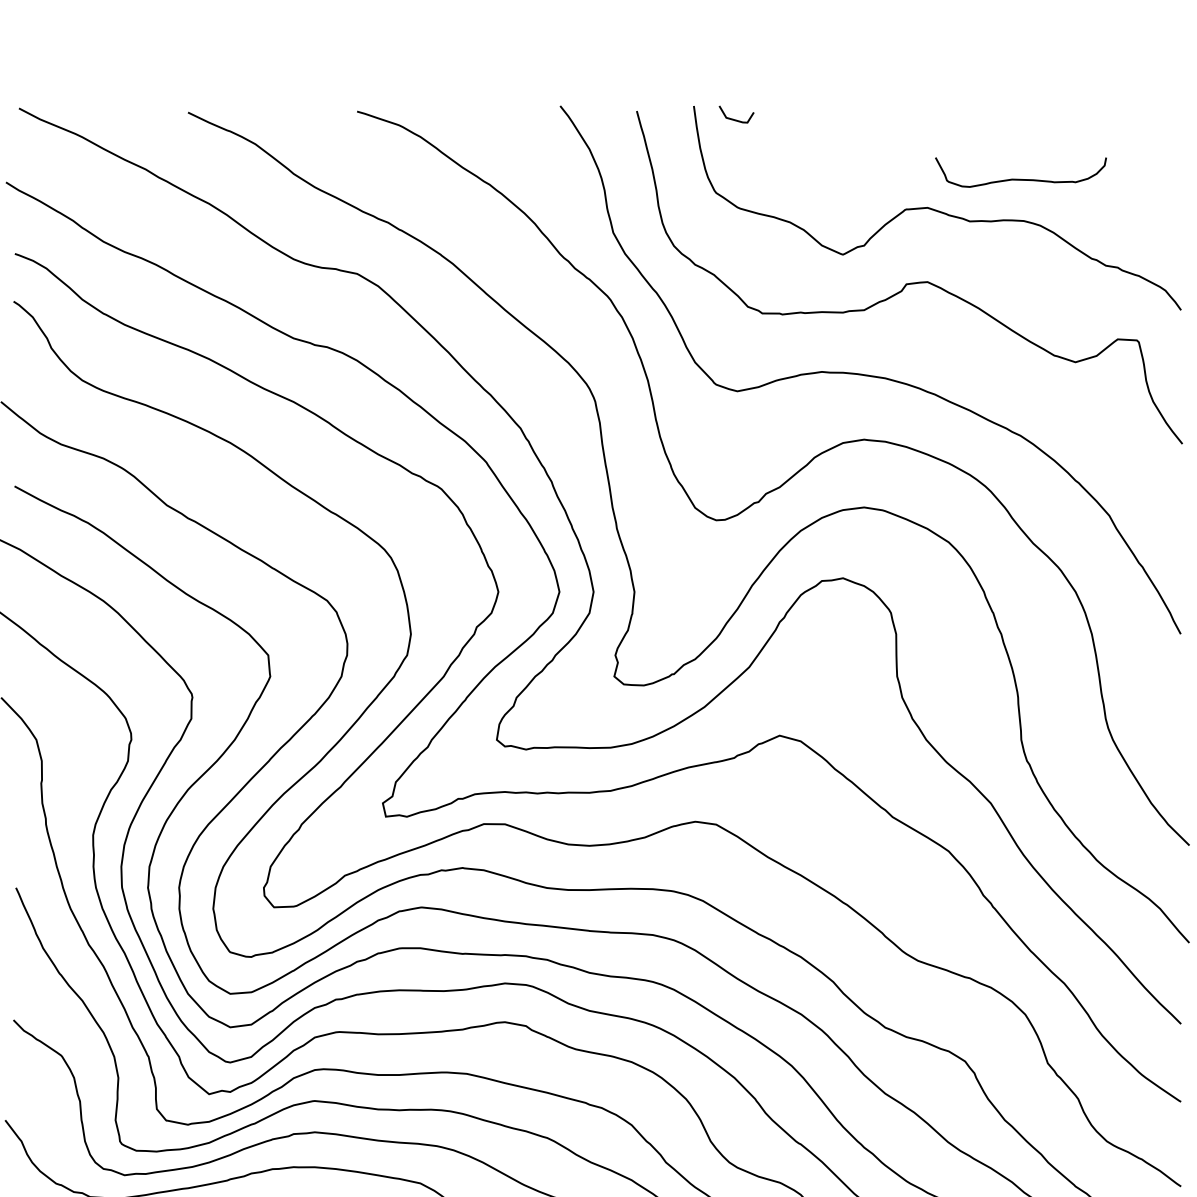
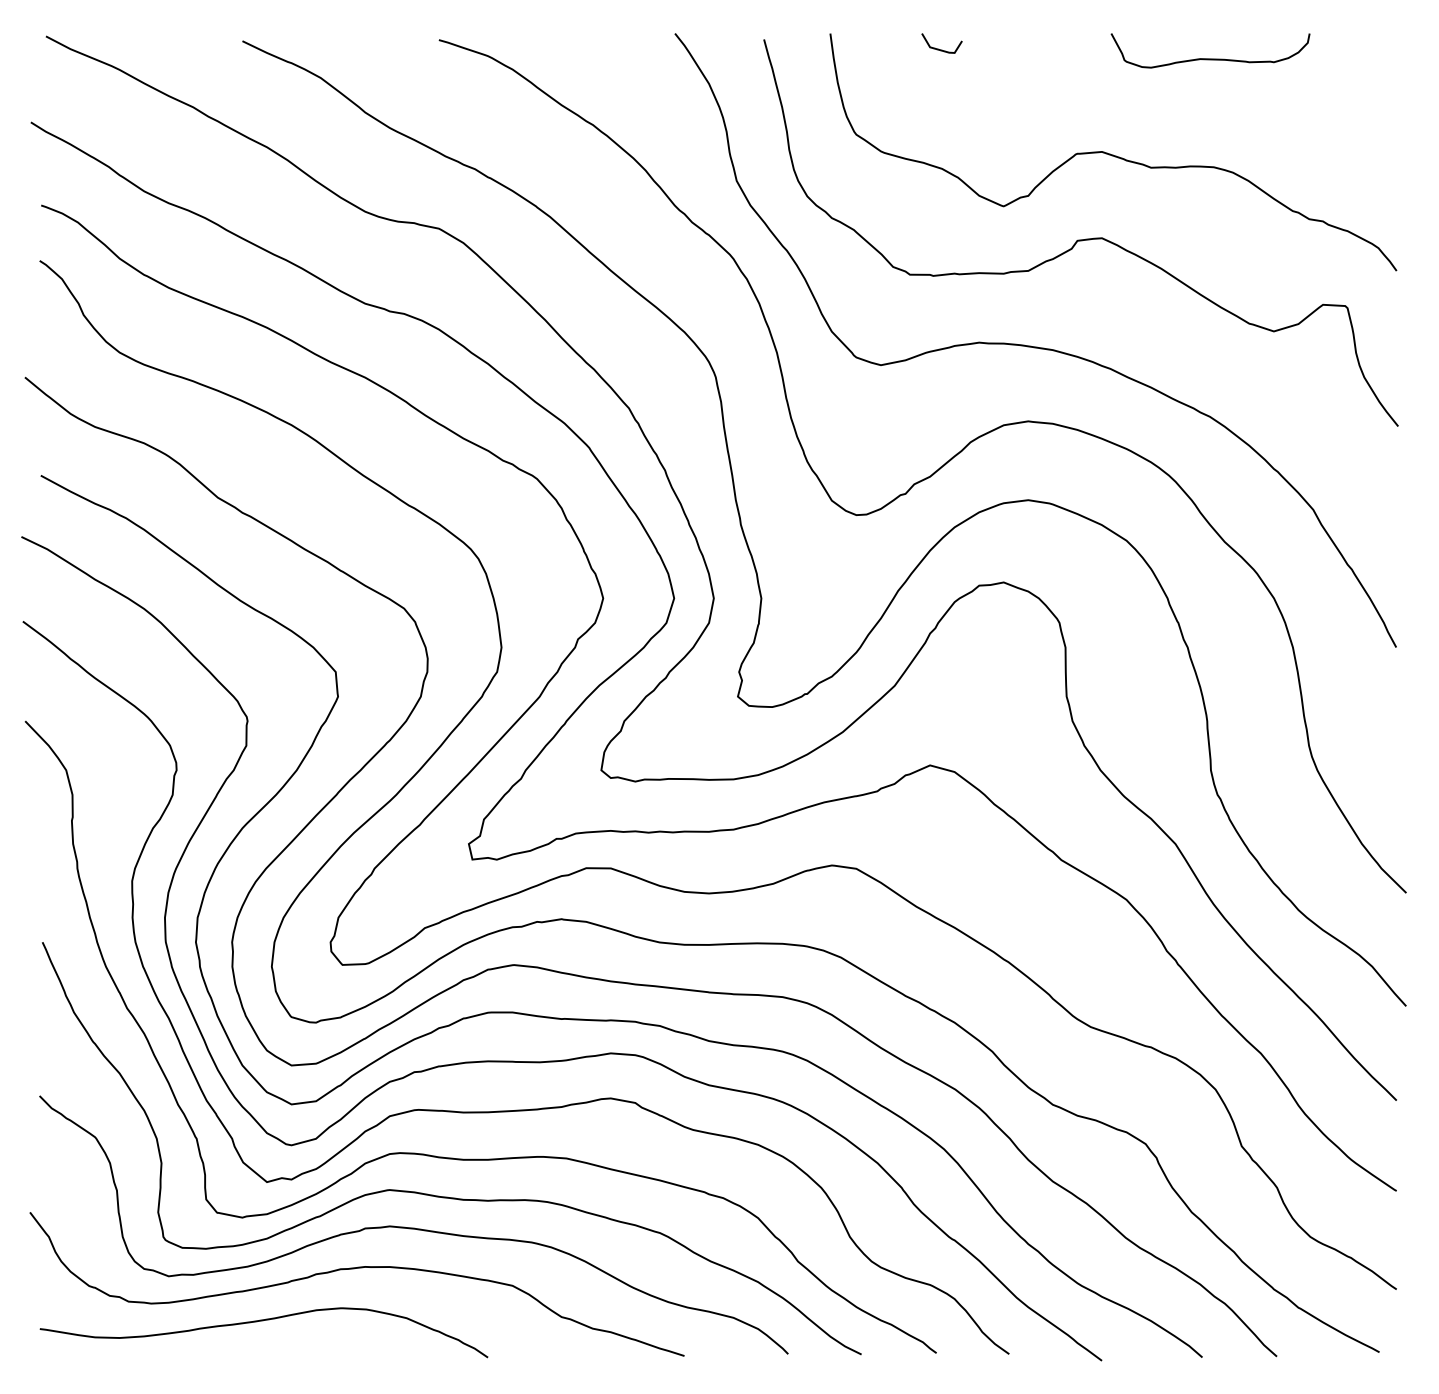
line: (733, 118) -> (938, 48), moved
curve: (1020, 179) -> (1210, 58), moved

